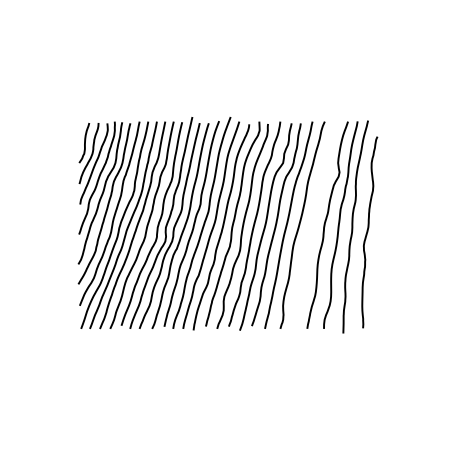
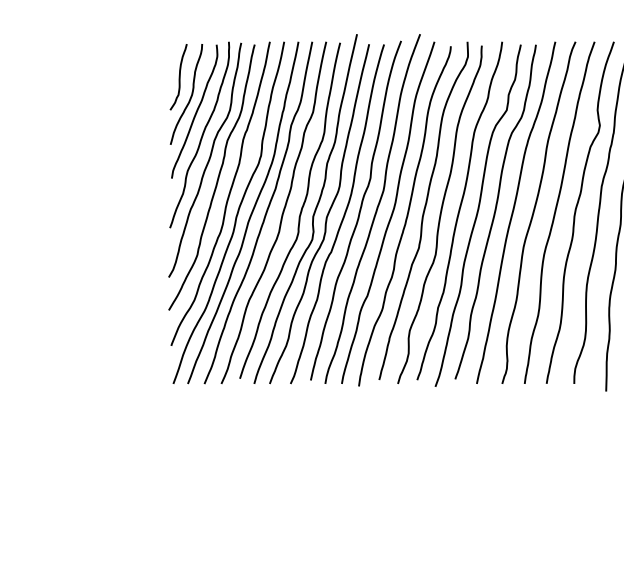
curve: (313, 224) -> (556, 211), added

